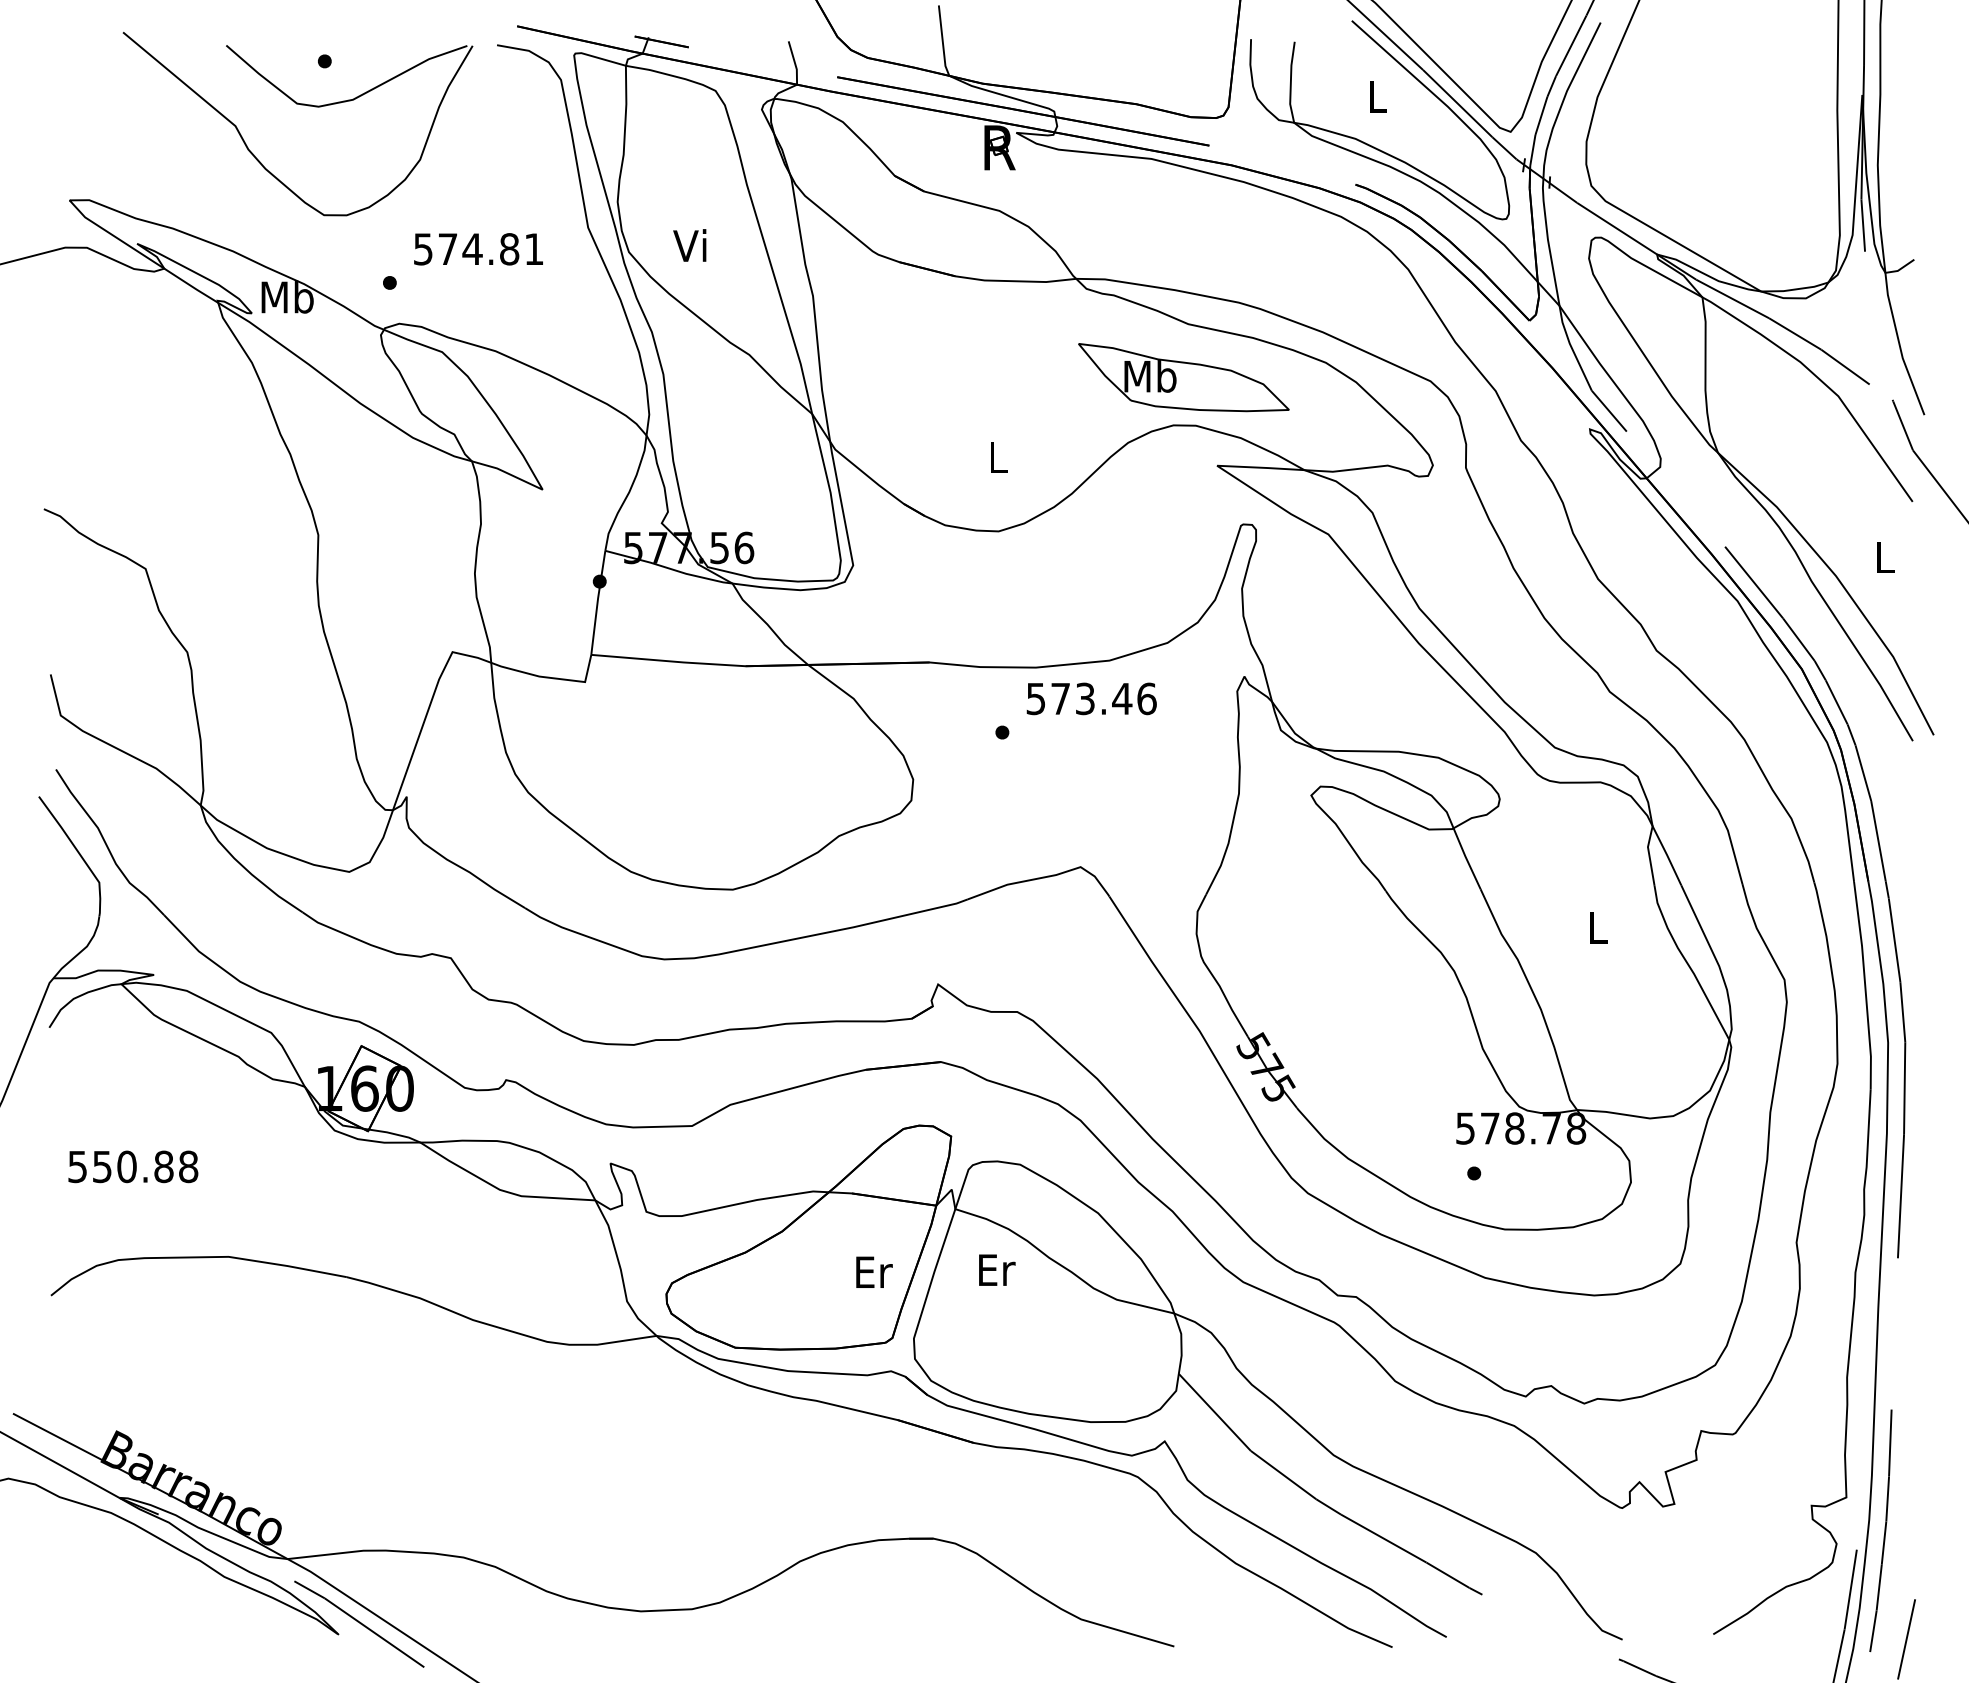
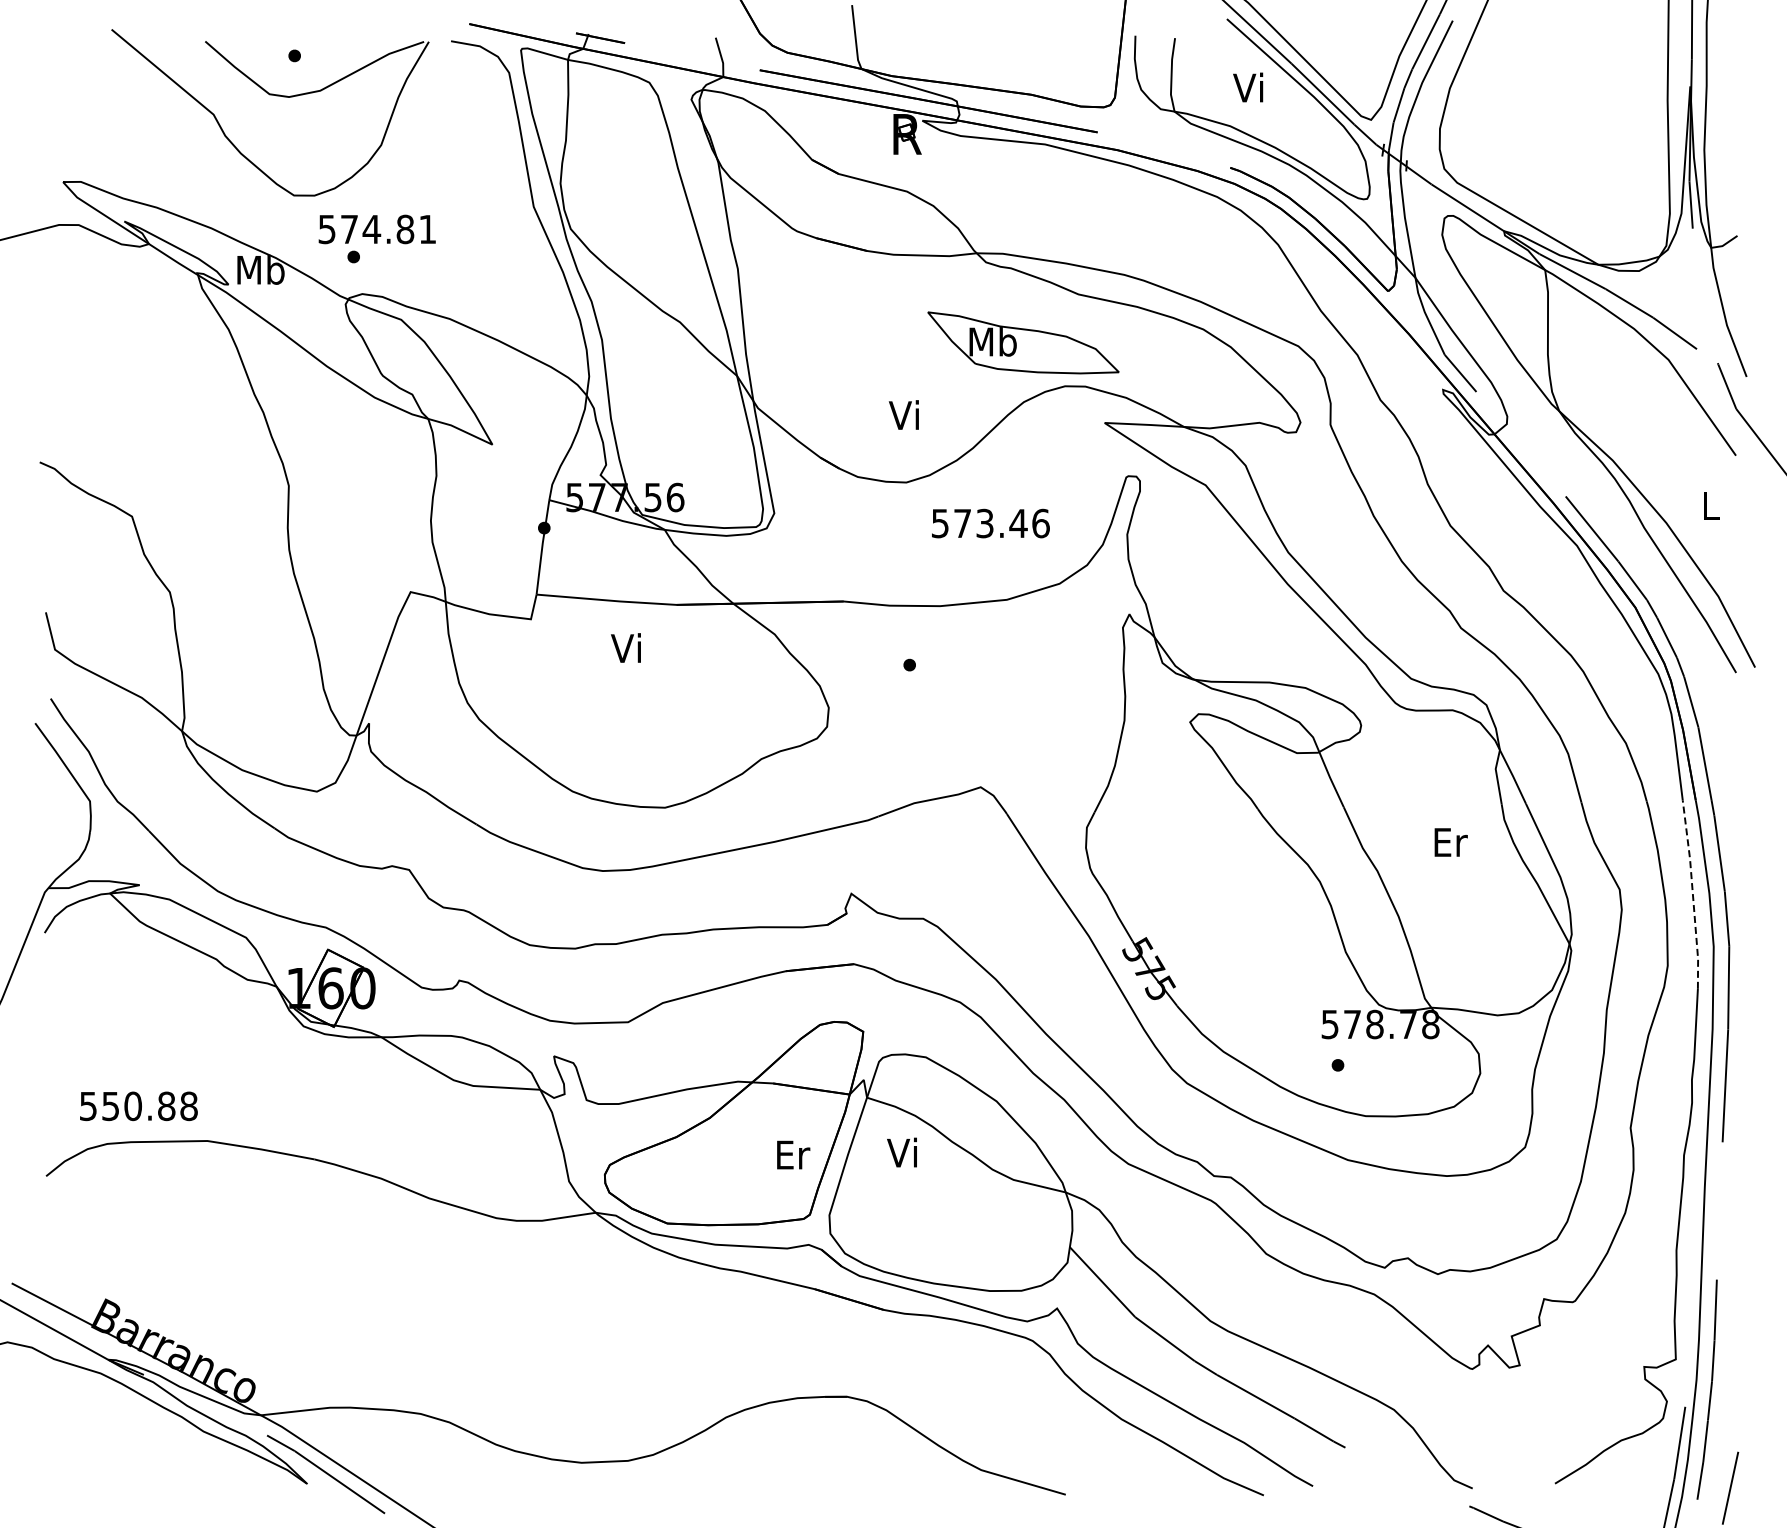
text: (1375, 96) -> (1248, 87), L -> Vi
text: (689, 244) -> (625, 647), moved
text: (477, 249) -> (376, 229), moved
part: (1183, 377) -> (1023, 342), moved
text: (995, 456) -> (903, 414), L -> Vi
text: (1091, 698) -> (990, 523), moved
text: (1598, 927) -> (1450, 842), L -> Er
line: (1864, 985) -> (1692, 894), solid -> dashed
text: (132, 1167) -> (138, 1106), moved
text: (996, 1269) -> (904, 1152), Er -> Vi

